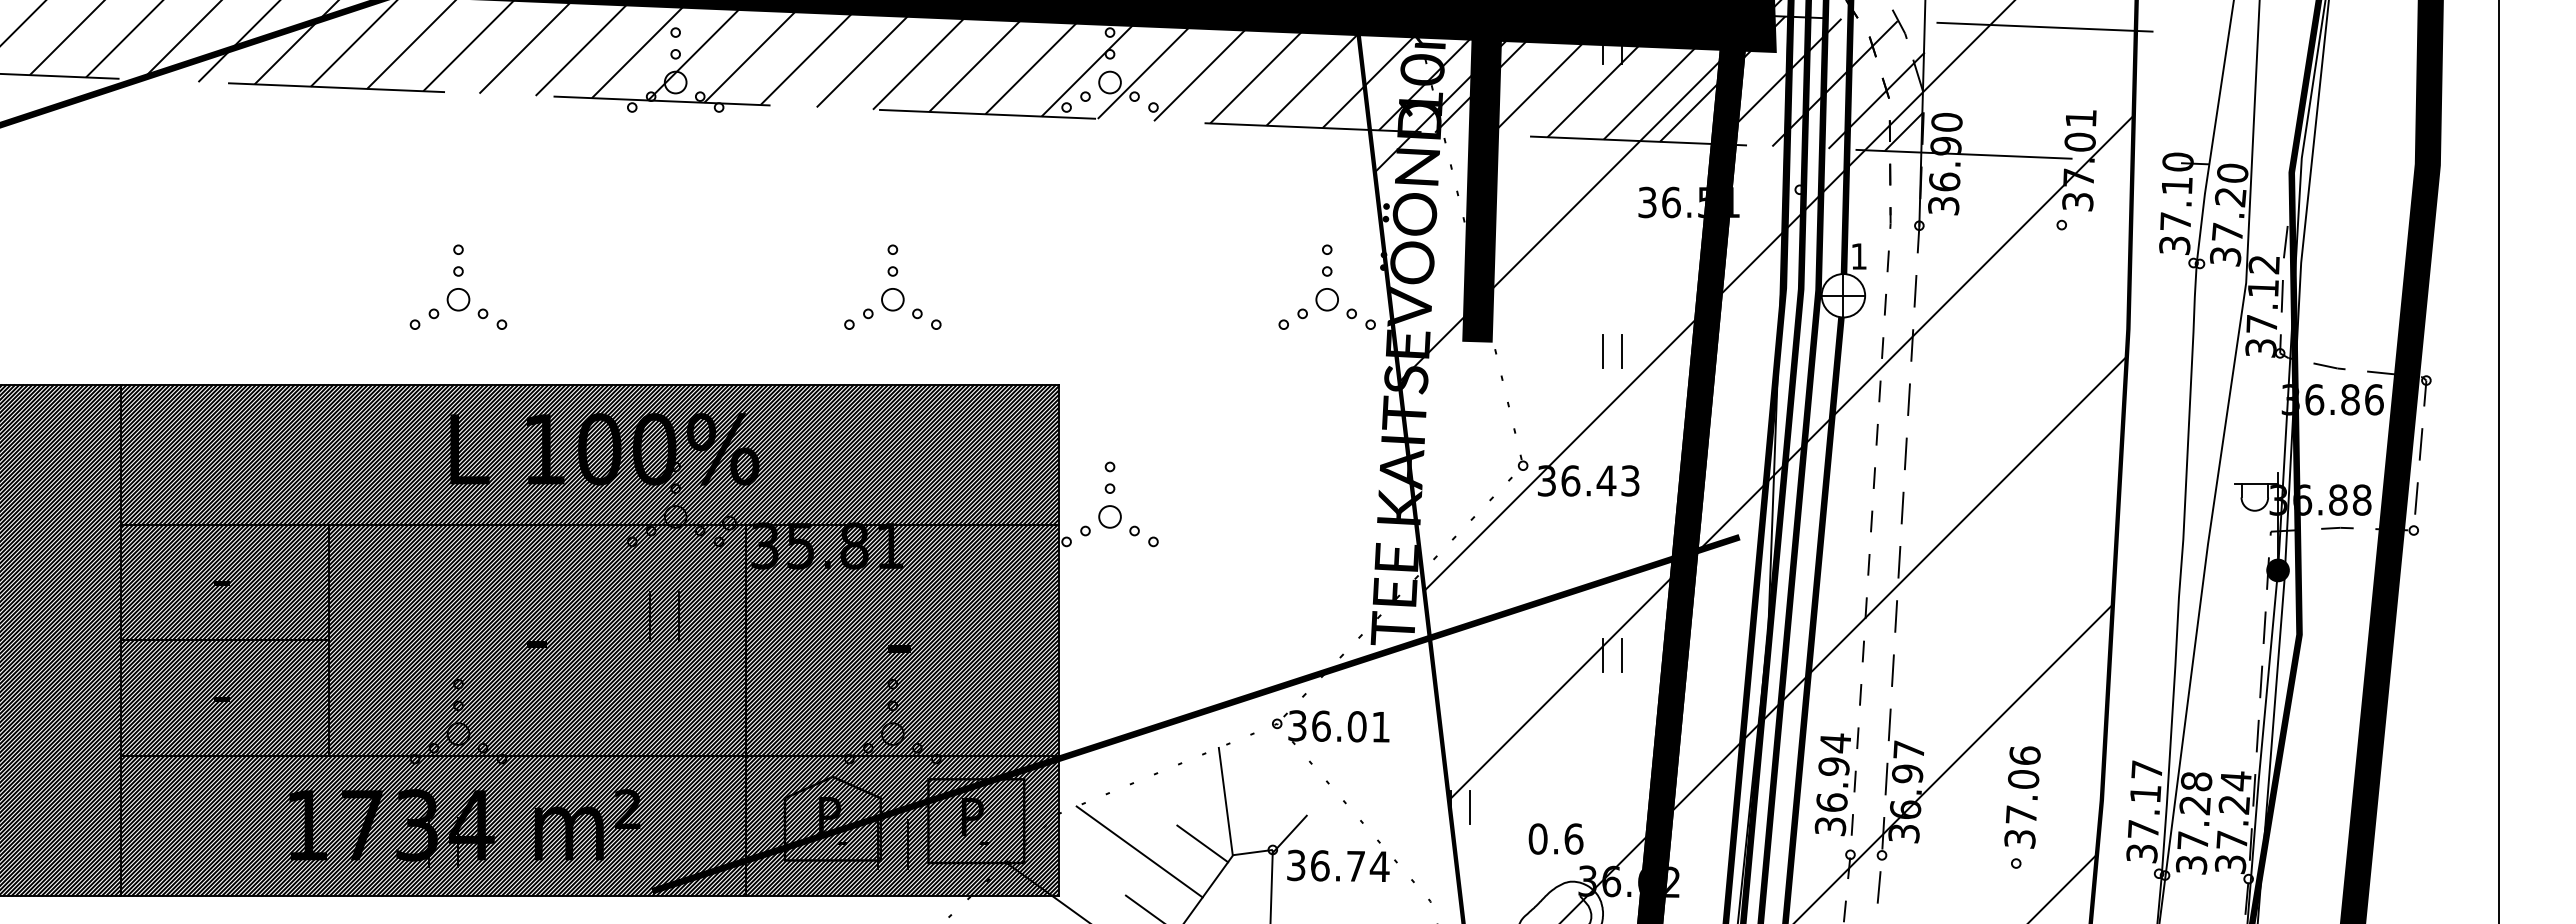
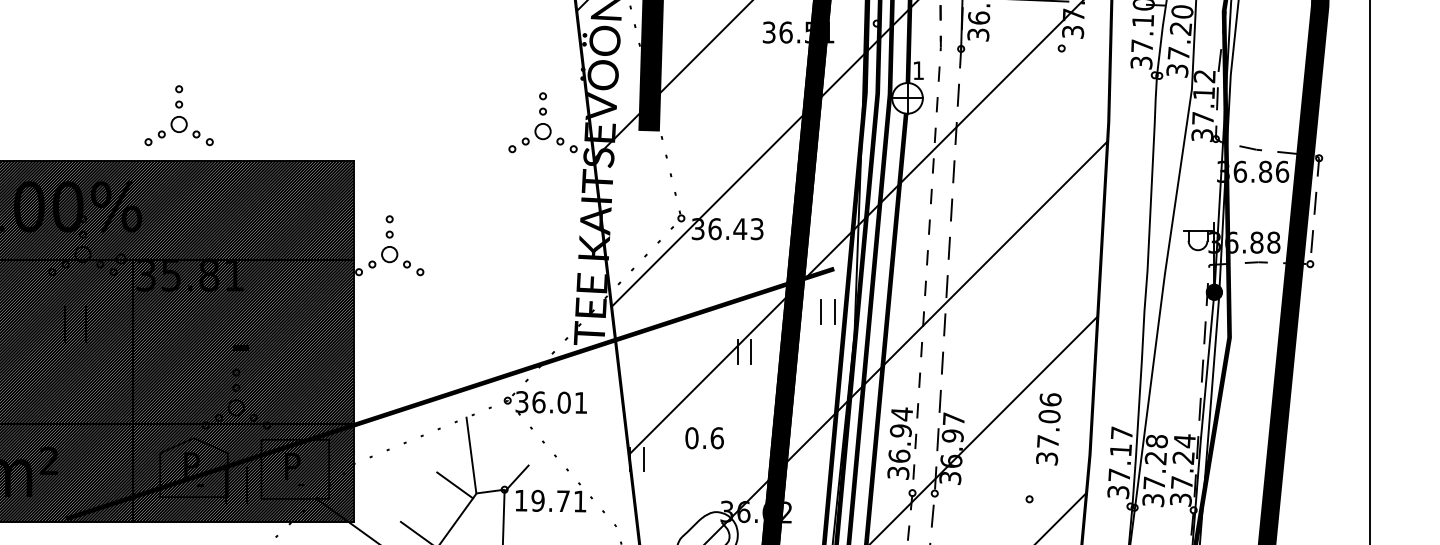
part: (892, 286) -> (178, 115), moved
part: (1326, 286) -> (542, 122), moved
part: (1603, 351) -> (821, 312), moved
text: (2022, 797) -> (1048, 429), moved
text: (1555, 838) -> (704, 437), moved
line: (1139, 851) -> (410, 490), removed
text: (1338, 865) -> (551, 500), 36.74 -> 19.71

